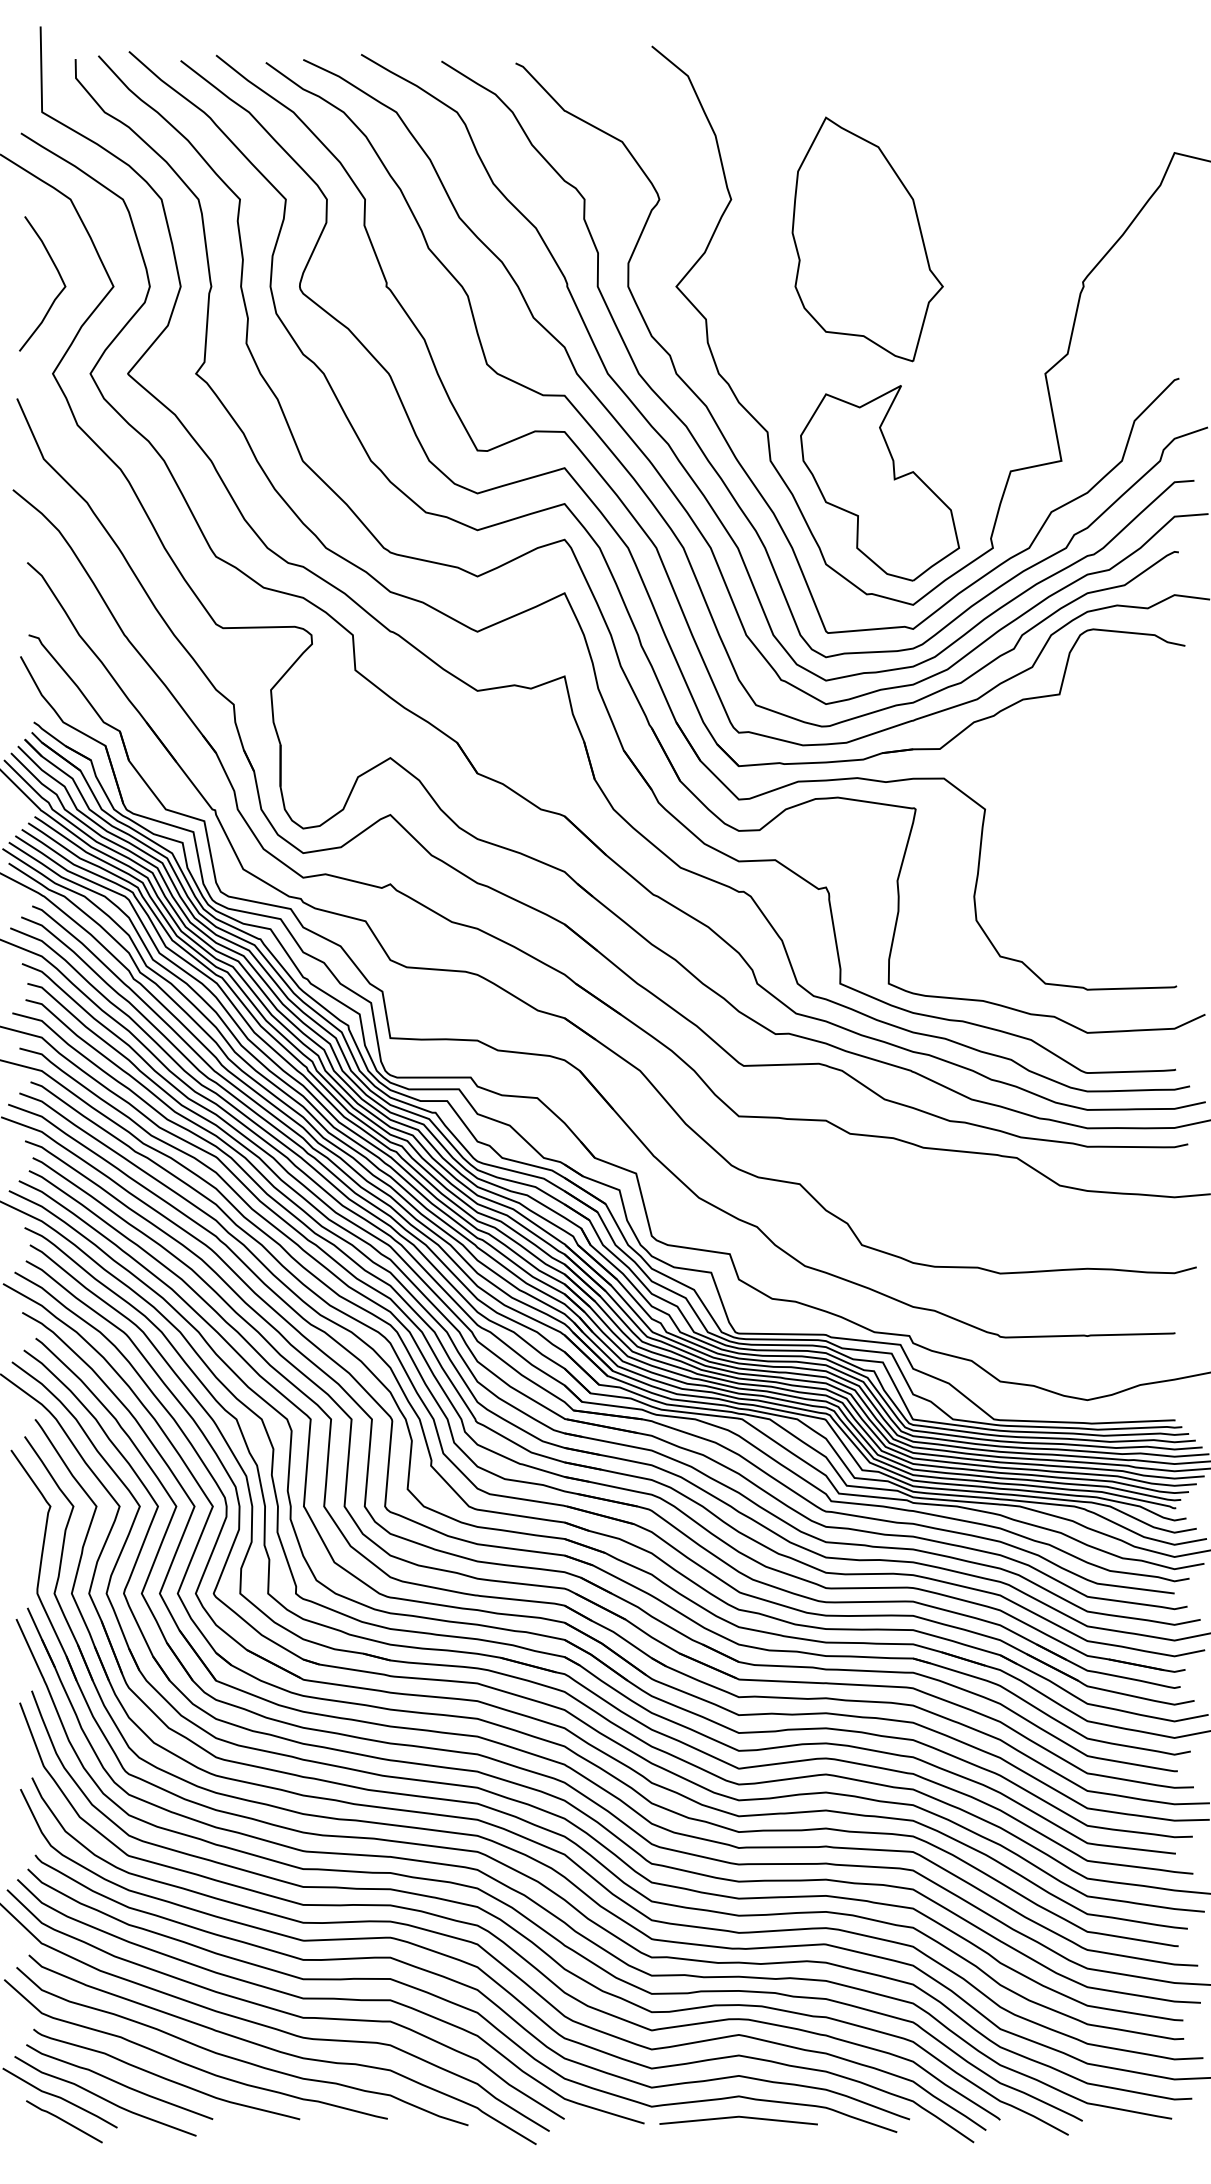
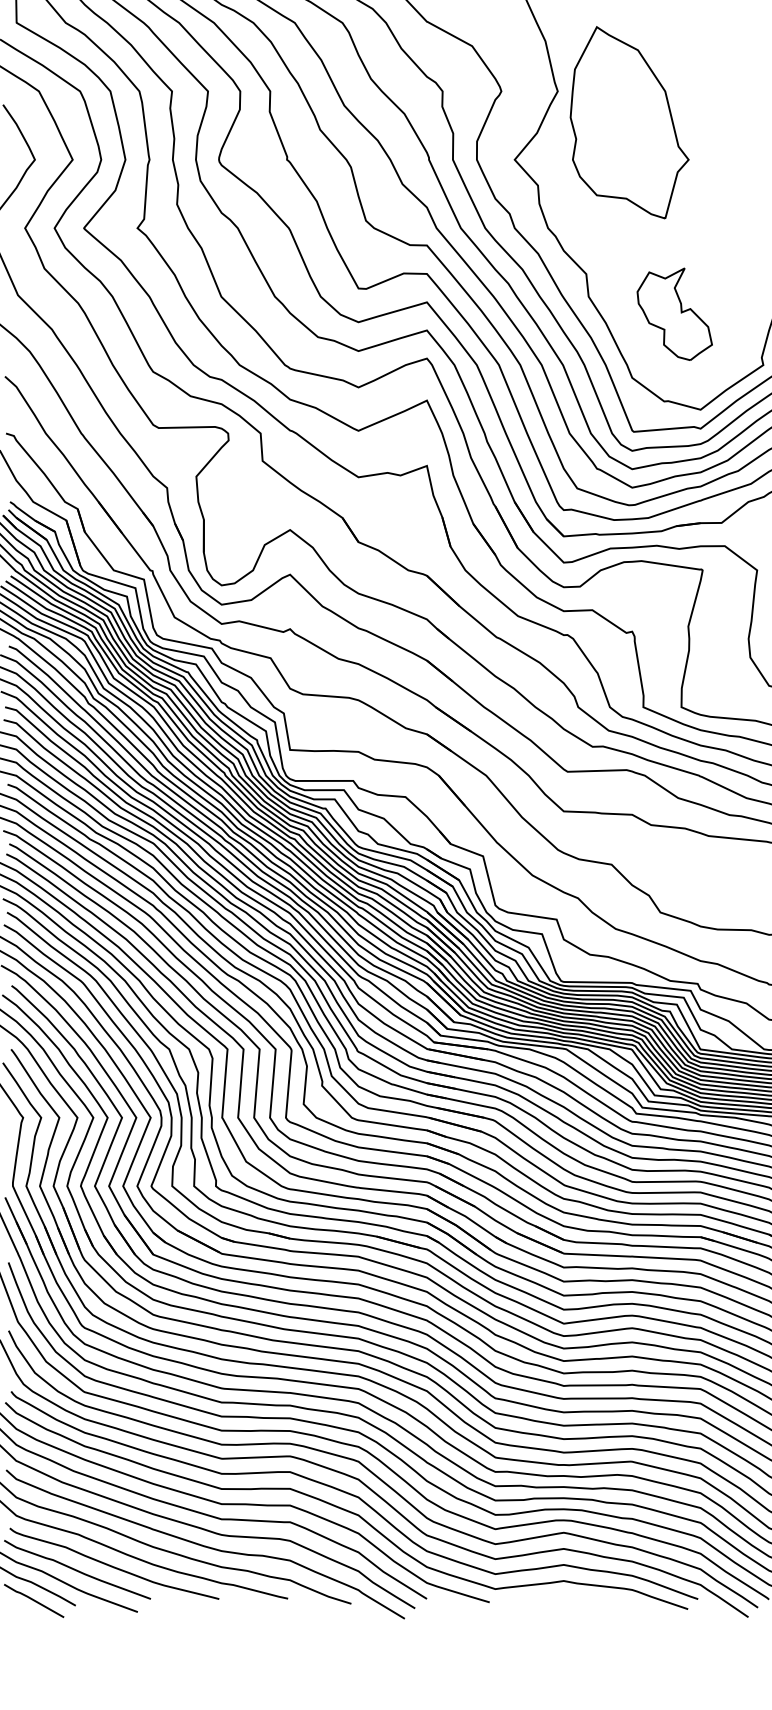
part: (867, 239) -> (629, 122), moved
part: (880, 483) -> (675, 314), size x0.6
line: (738, 2117) -> (563, 1597), removed

